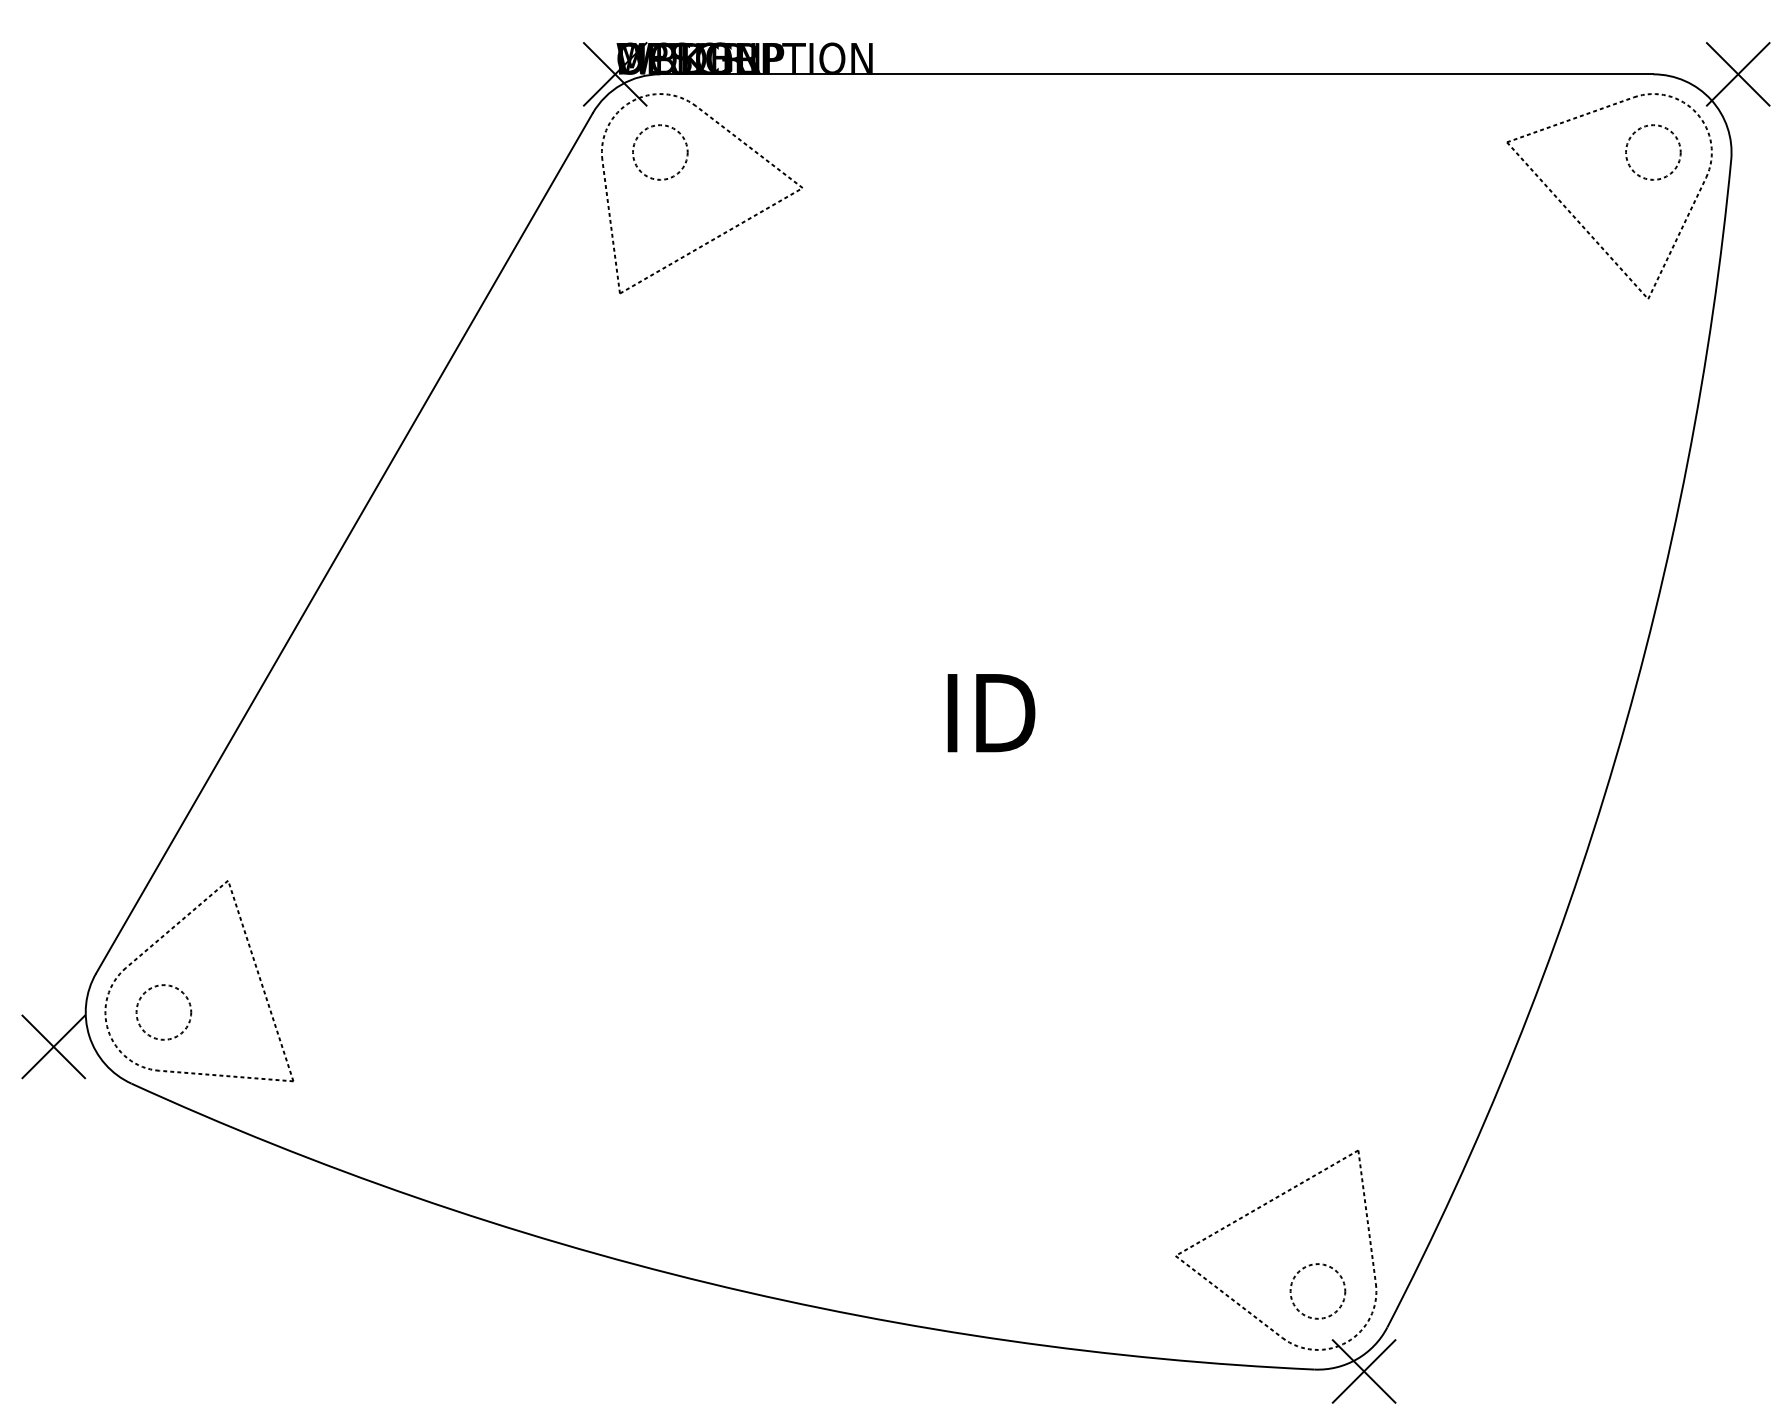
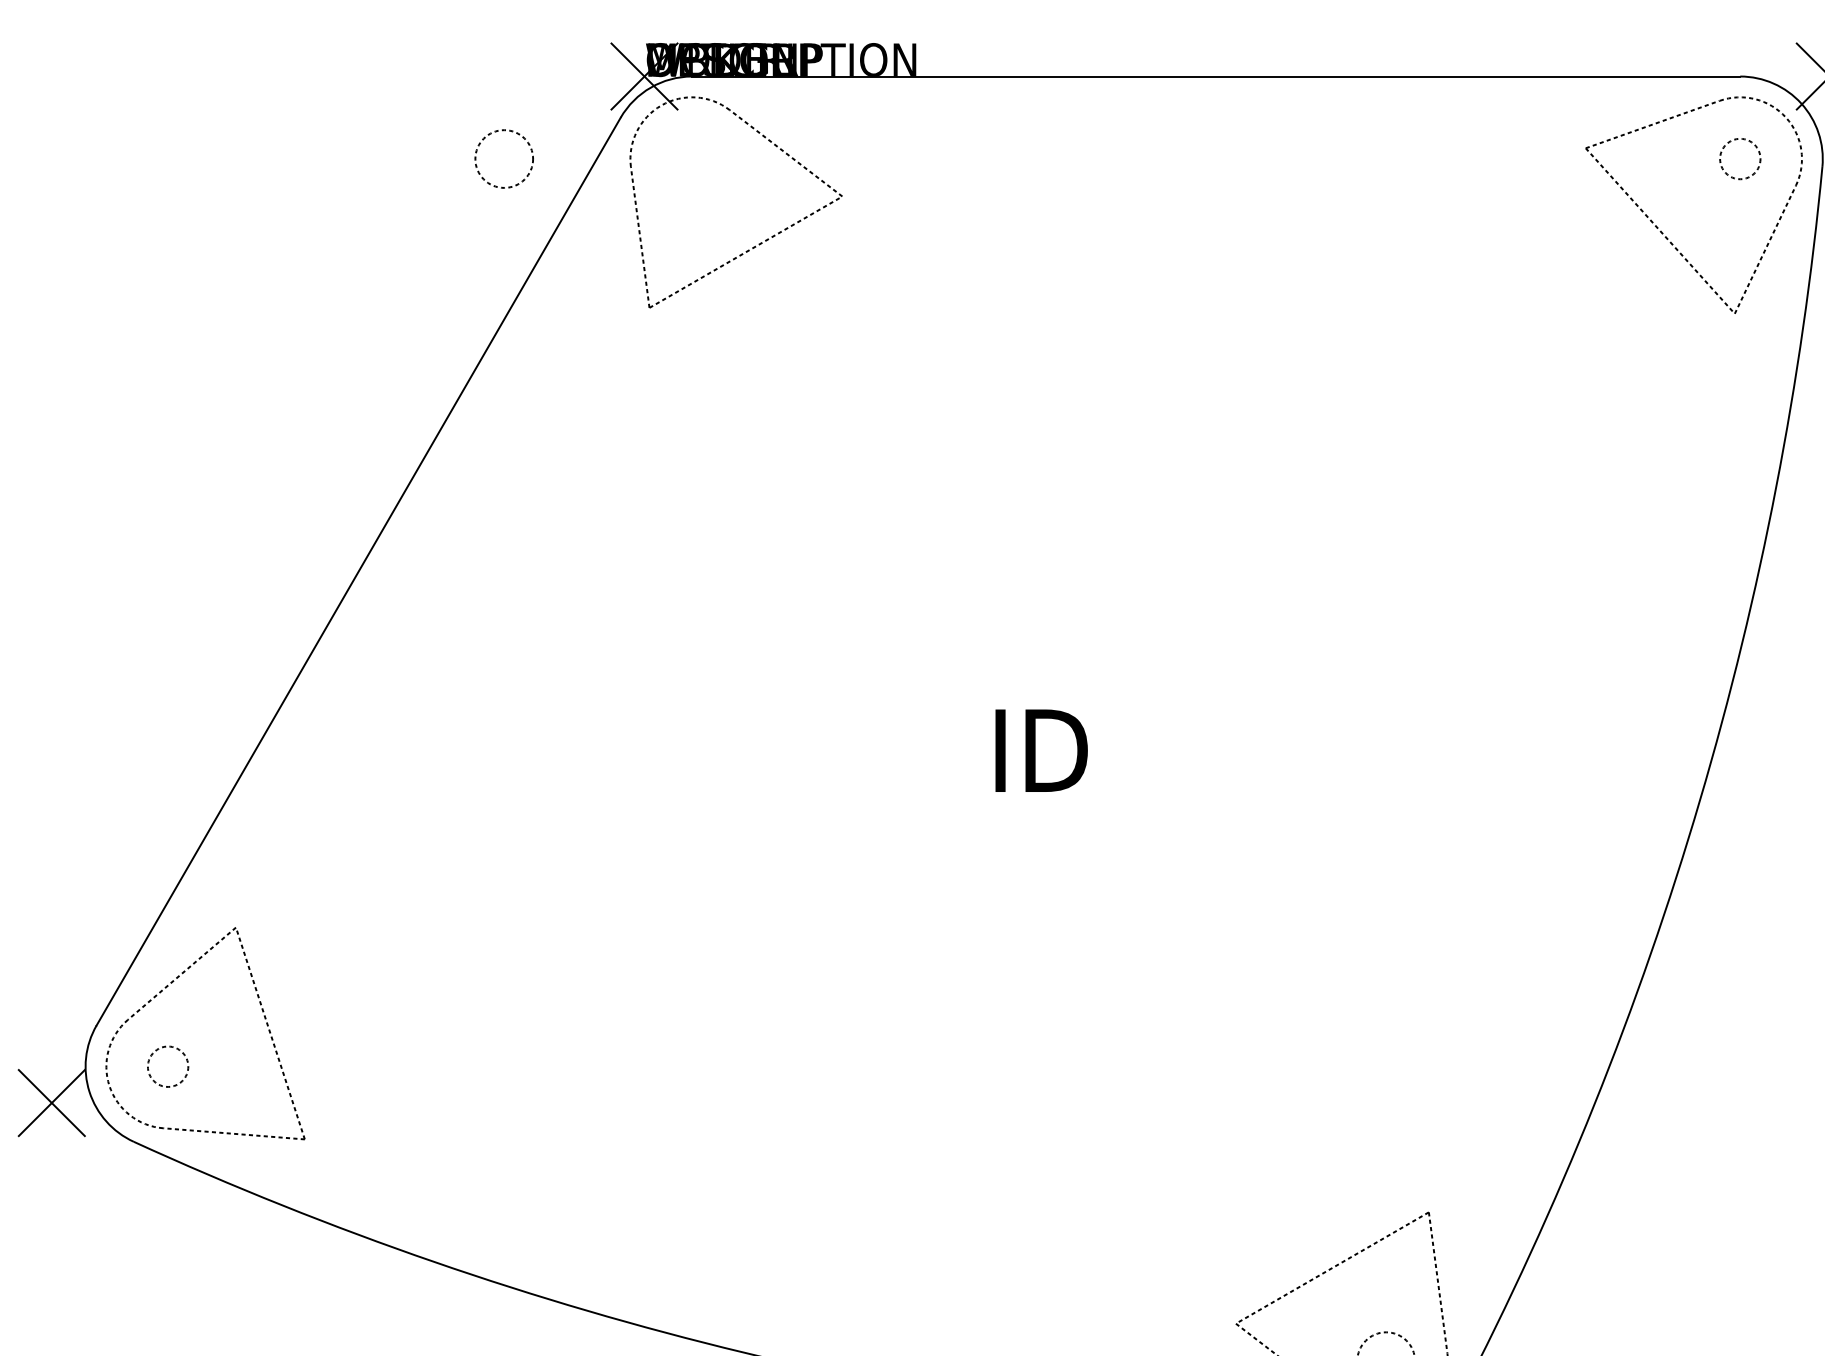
circle: (660, 152) -> (504, 159), moved
circle: (1653, 152) -> (1740, 159), size x0.7
circle: (163, 1012) -> (167, 1066), size x0.7

